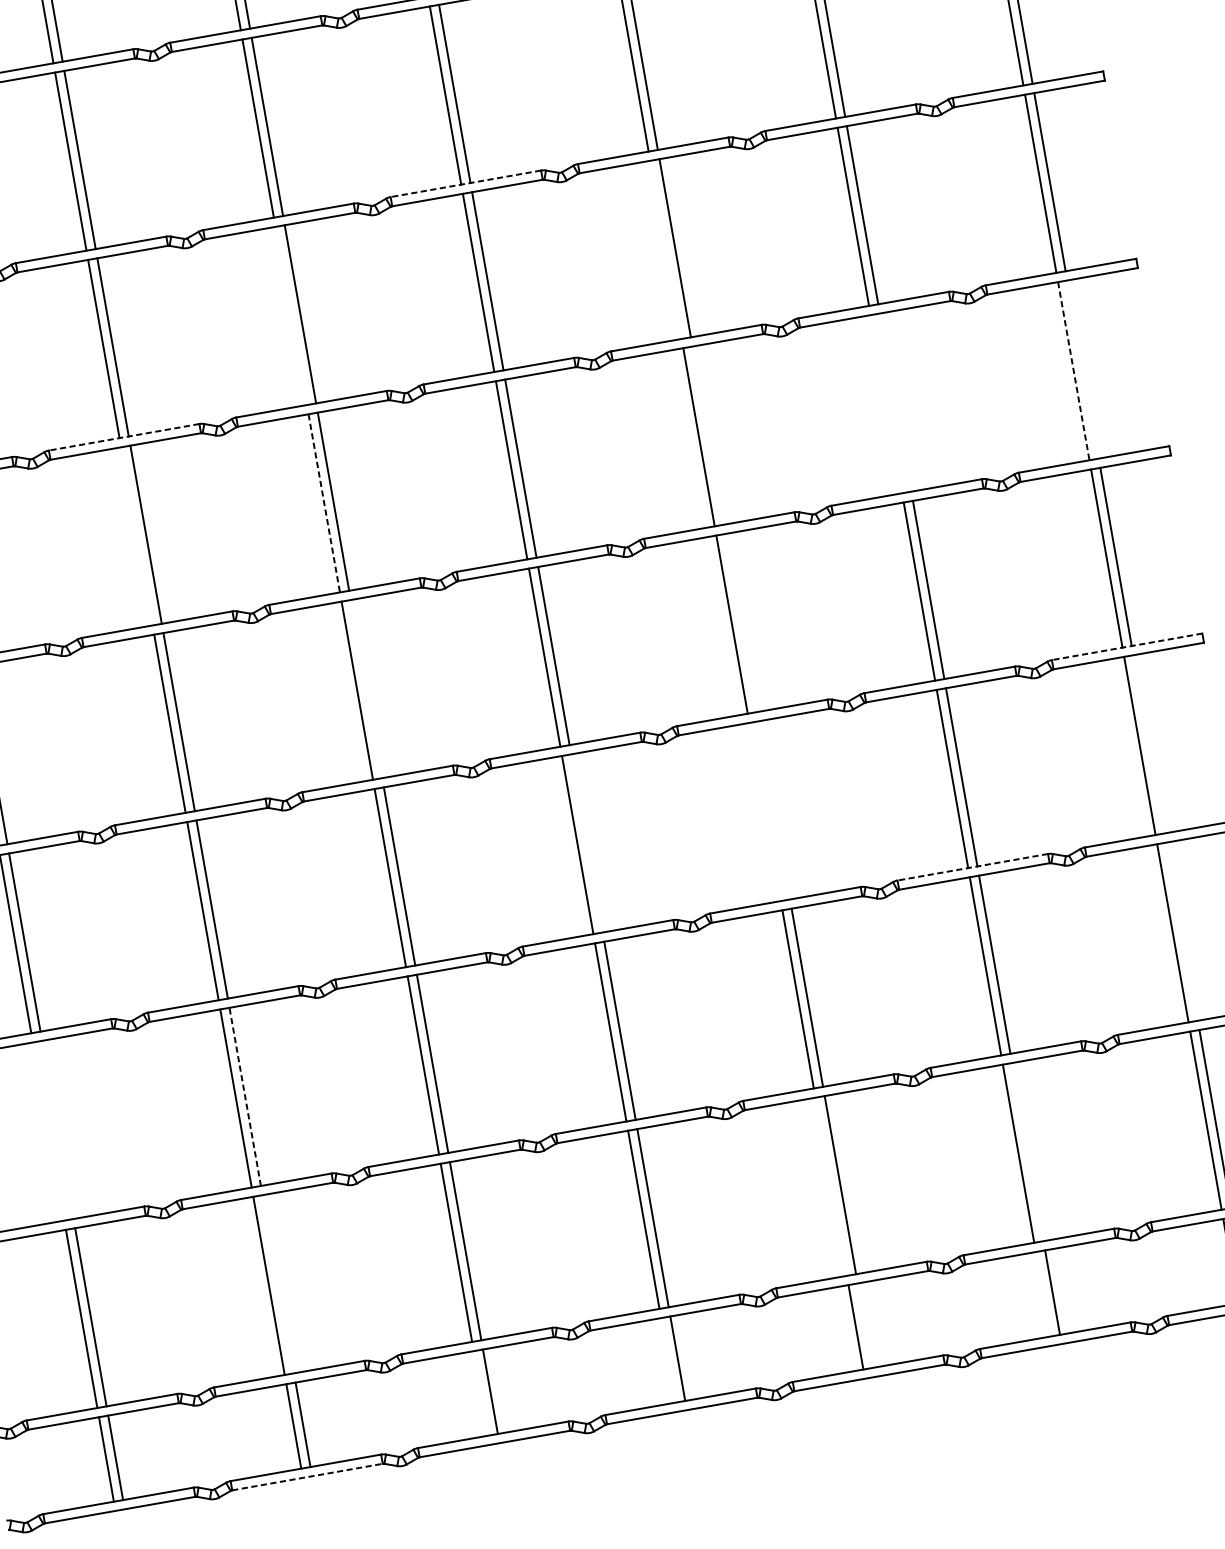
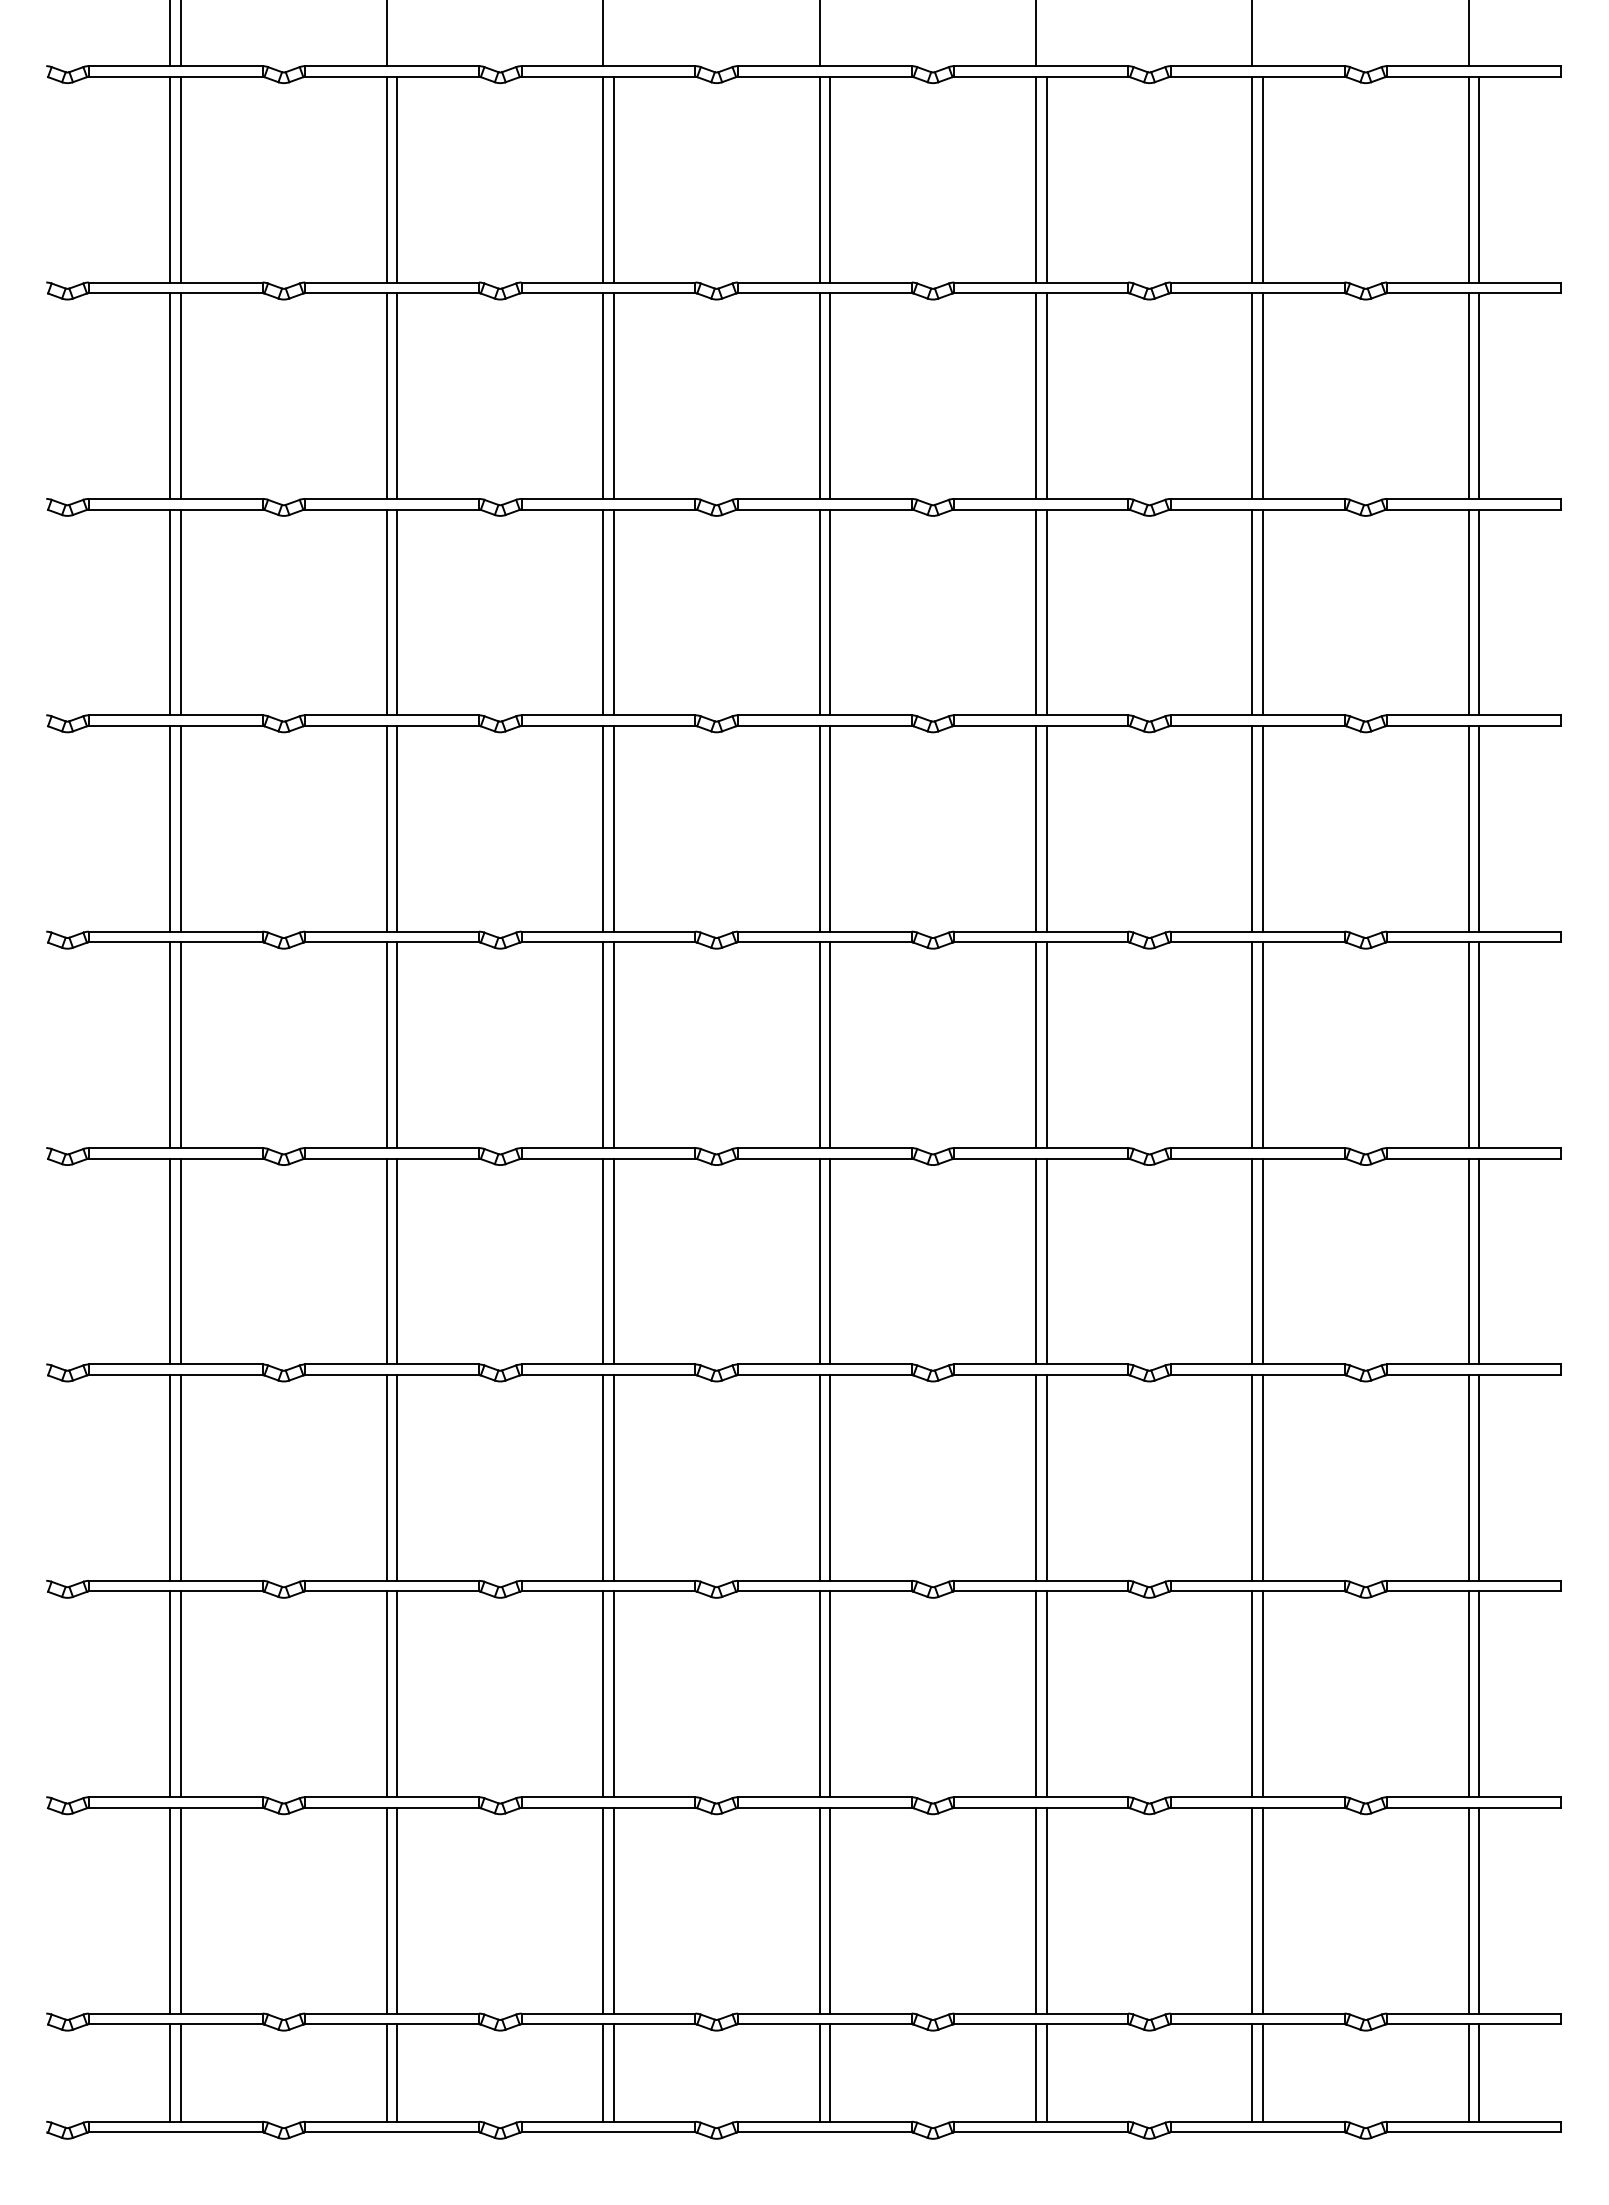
line: (465, 184) -> (824, 715), dashed -> solid
line: (665, 249) -> (1035, 828), added
line: (291, 315) -> (603, 828), added
line: (1083, 369) -> (1479, 1045), added
line: (1073, 371) -> (1468, 1045), dashed -> solid
line: (895, 402) -> (1262, 1045), added
line: (886, 404) -> (1252, 1045), added
line: (708, 435) -> (1046, 1045), added
line: (124, 437) -> (392, 931), dashed -> solid
line: (324, 503) -> (603, 1045), dashed -> solid
line: (136, 536) -> (386, 1045), added
line: (741, 622) -> (1046, 1261), added
line: (1127, 646) -> (1474, 1364), dashed -> solid
line: (366, 689) -> (613, 1261), added
line: (1149, 743) -> (1479, 1477), added
line: (774, 810) -> (1046, 1477), added
line: (764, 811) -> (1035, 1477), added
line: (587, 842) -> (830, 1477), added
line: (972, 866) -> (1257, 1580), dashed -> solid
line: (1182, 931) -> (1479, 1694), added
line: (245, 1097) -> (397, 1694), dashed -> solid
line: (58, 1129) -> (181, 1694), added
line: (48, 1131) -> (170, 1694), added
line: (1027, 1151) -> (1262, 1910), added
line: (830, 1186) -> (1035, 1910), added
line: (278, 1284) -> (397, 1910), added
line: (1043, 1293) -> (1252, 2072), added
line: (865, 1325) -> (1046, 2072), added
line: (668, 1359) -> (819, 2072), added
line: (481, 1392) -> (603, 2072), added
line: (307, 1477) -> (392, 2132), dashed -> solid

